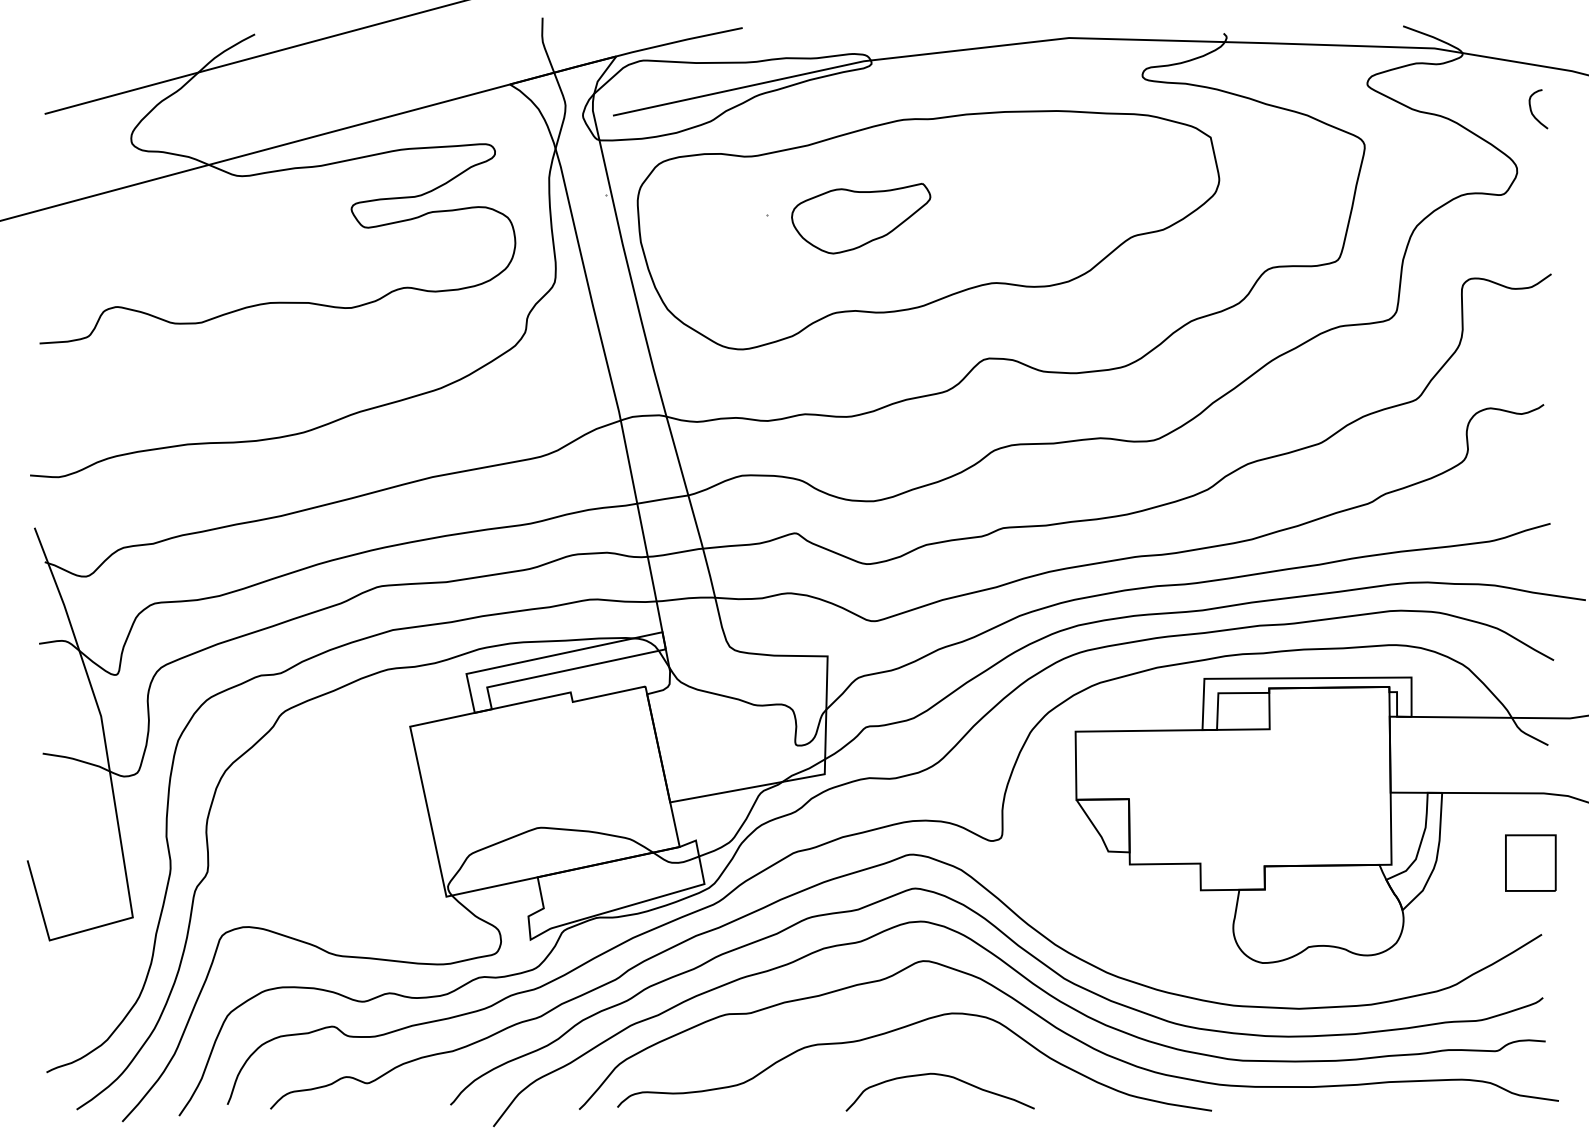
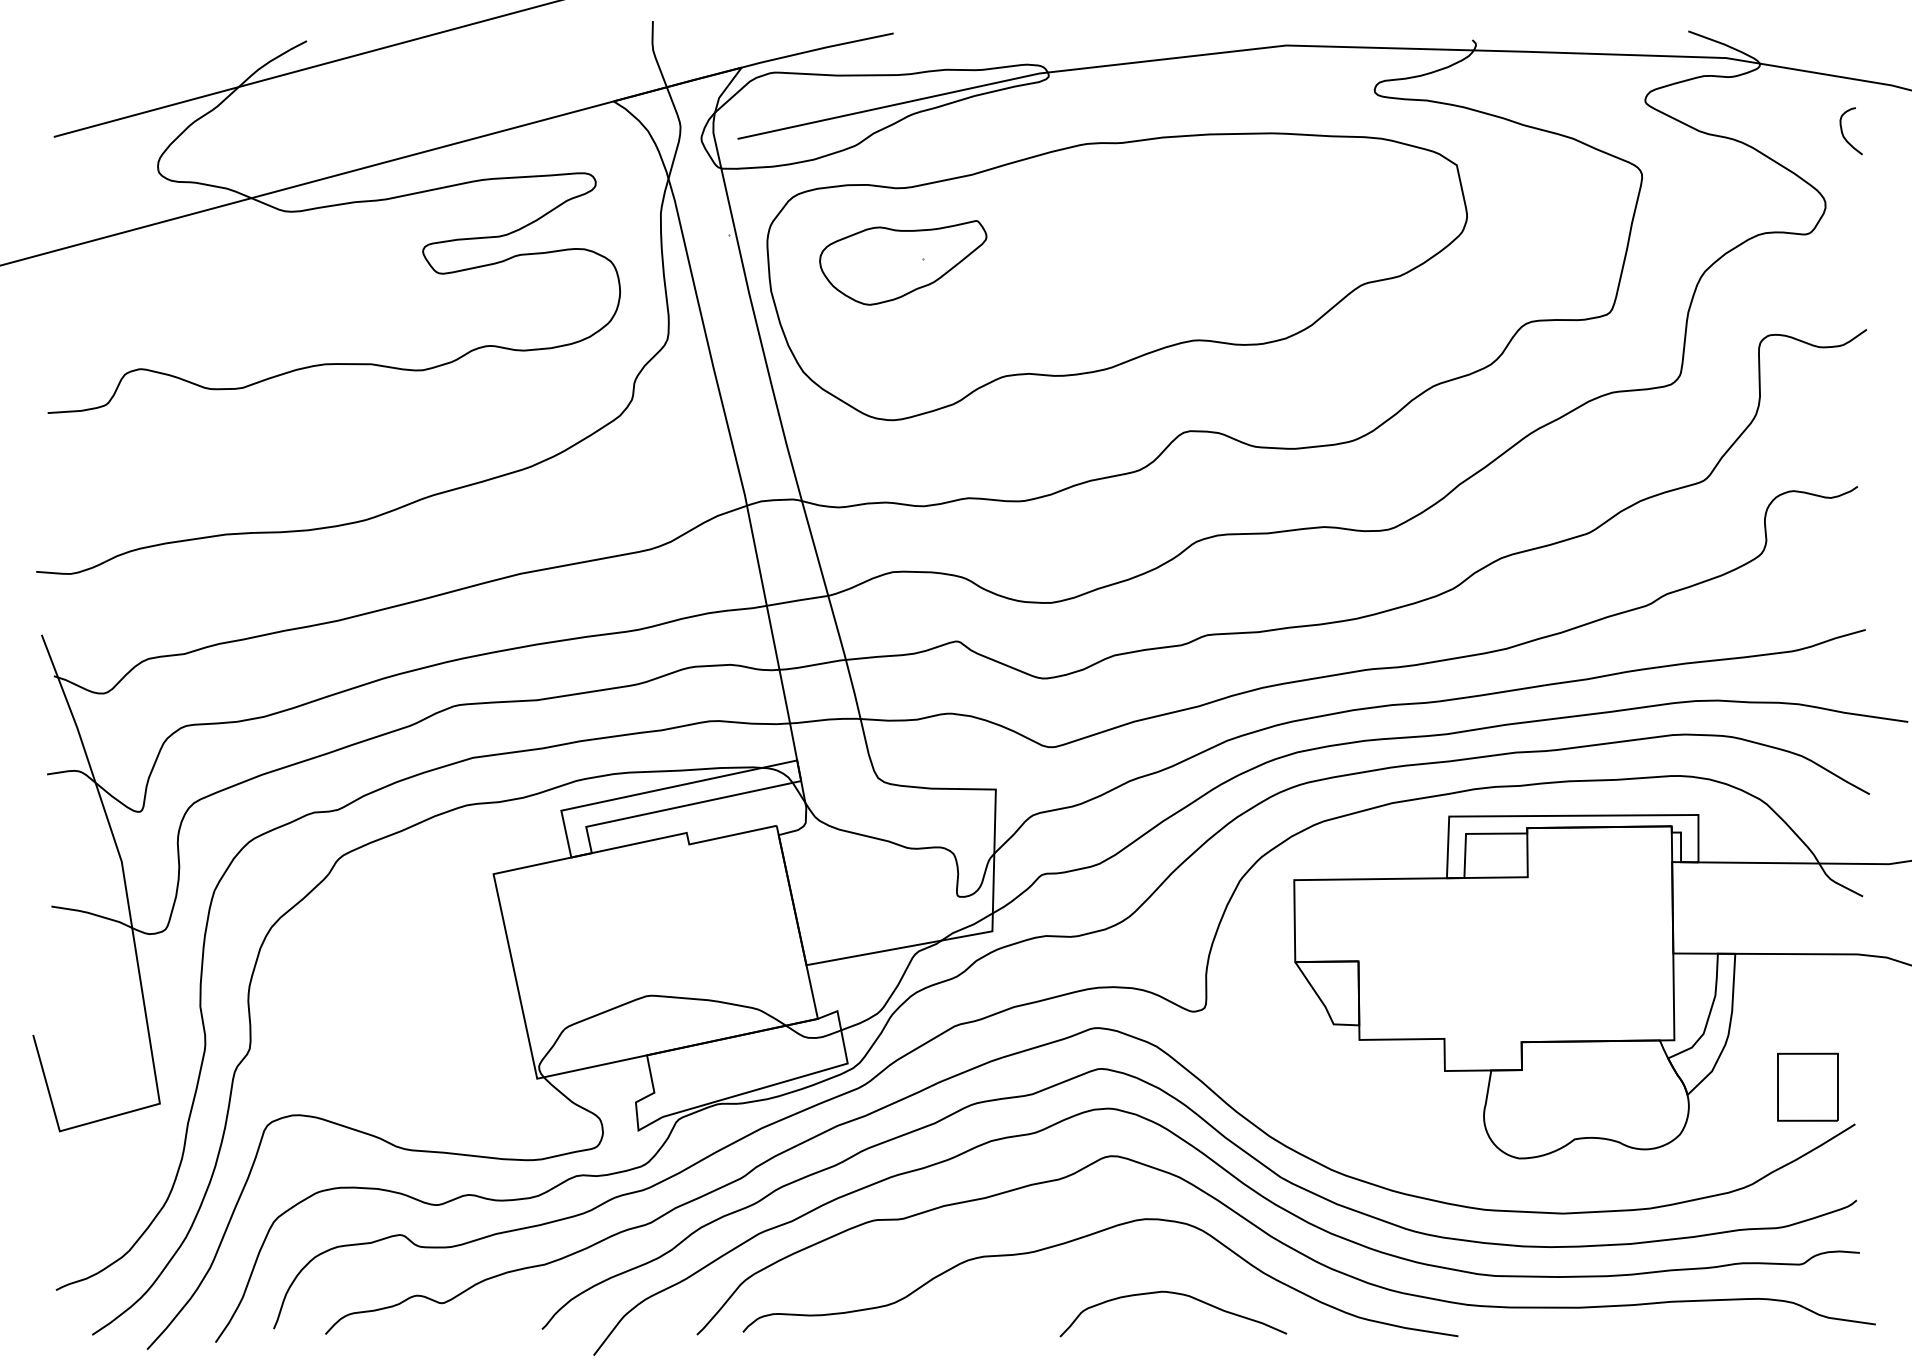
part: (861, 218) -> (903, 262), moved
part: (1530, 862) -> (1807, 1086), moved
curve: (942, 1076) -> (1175, 1294), moved

